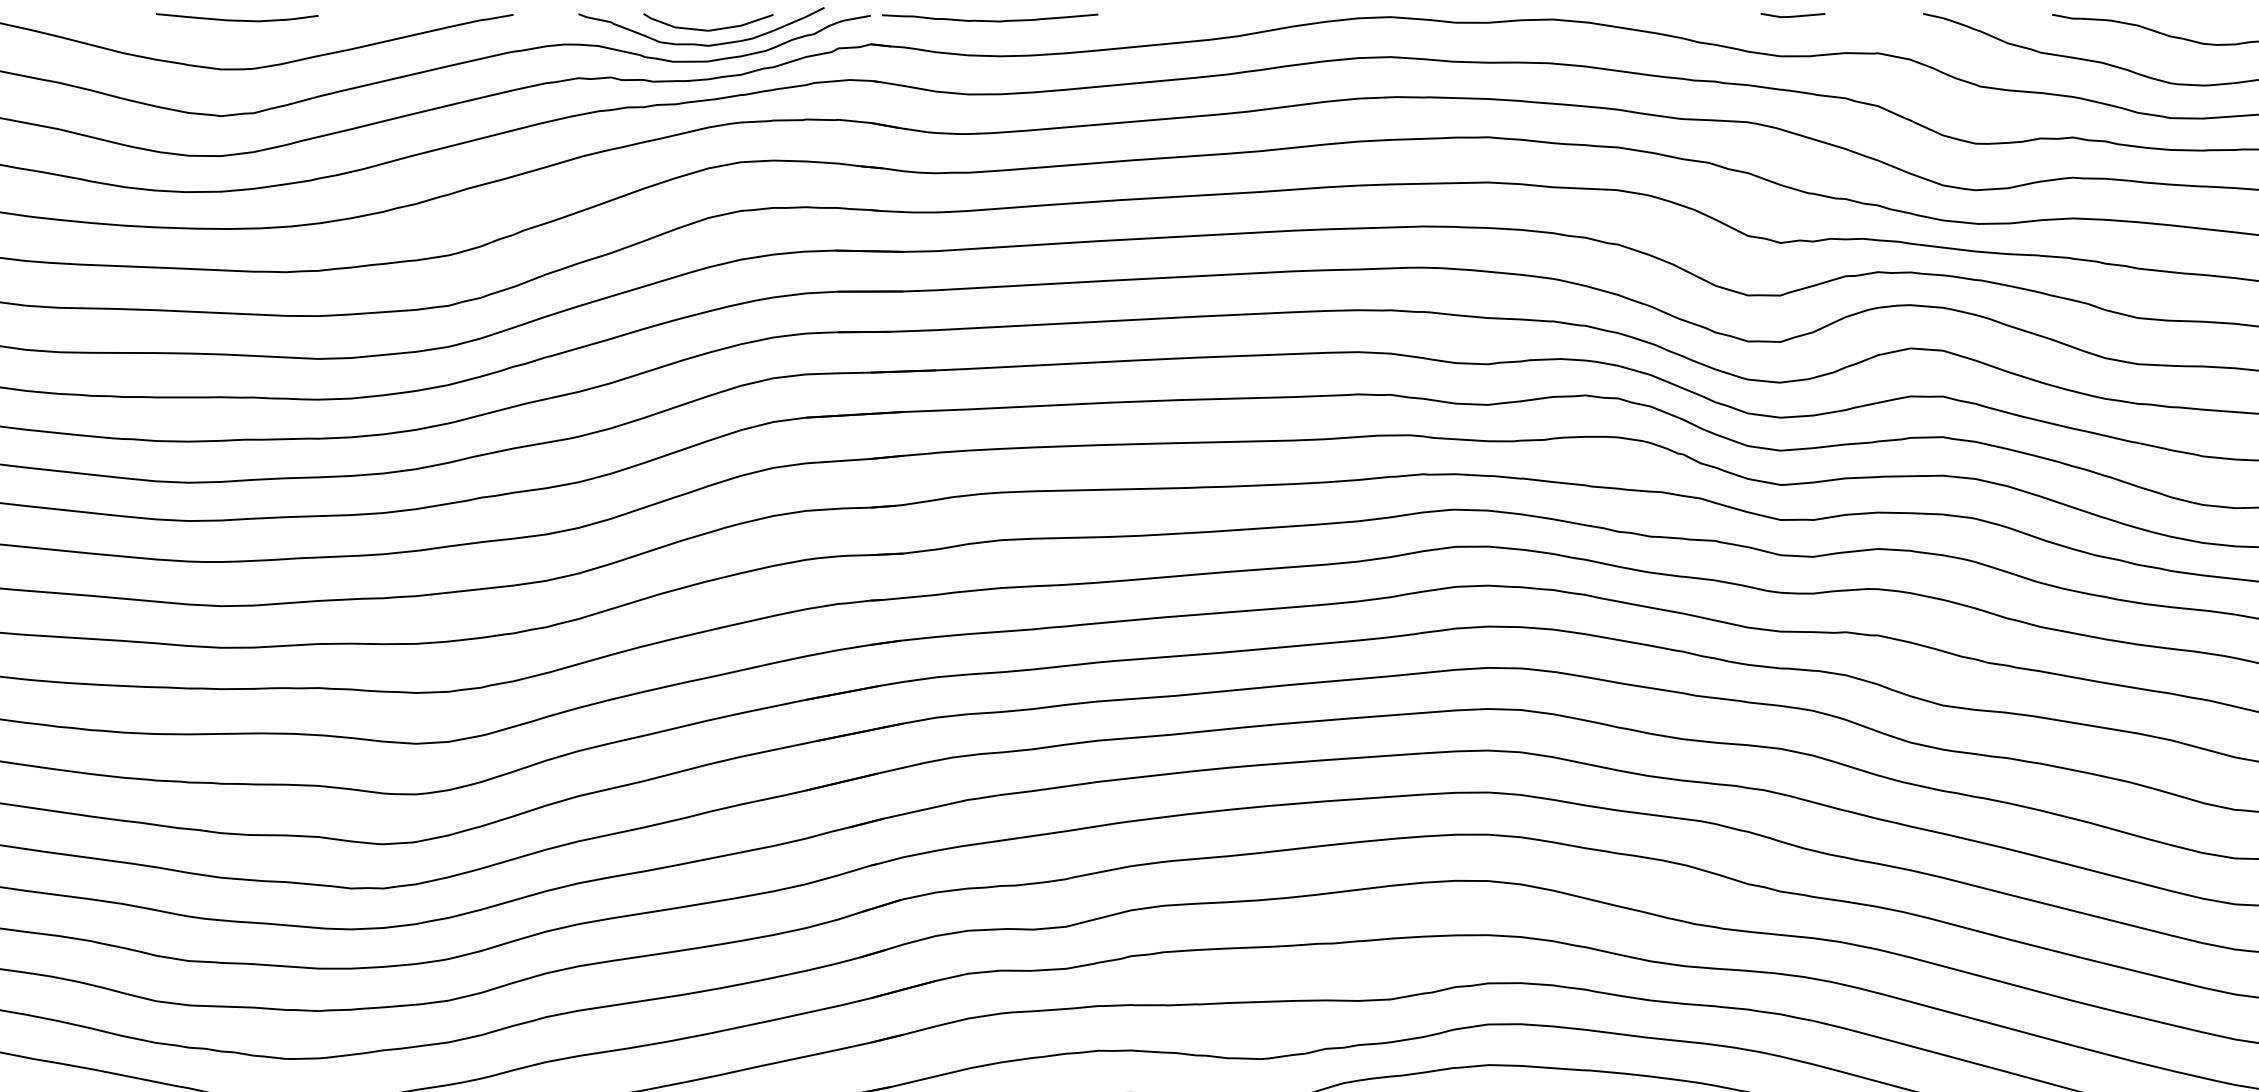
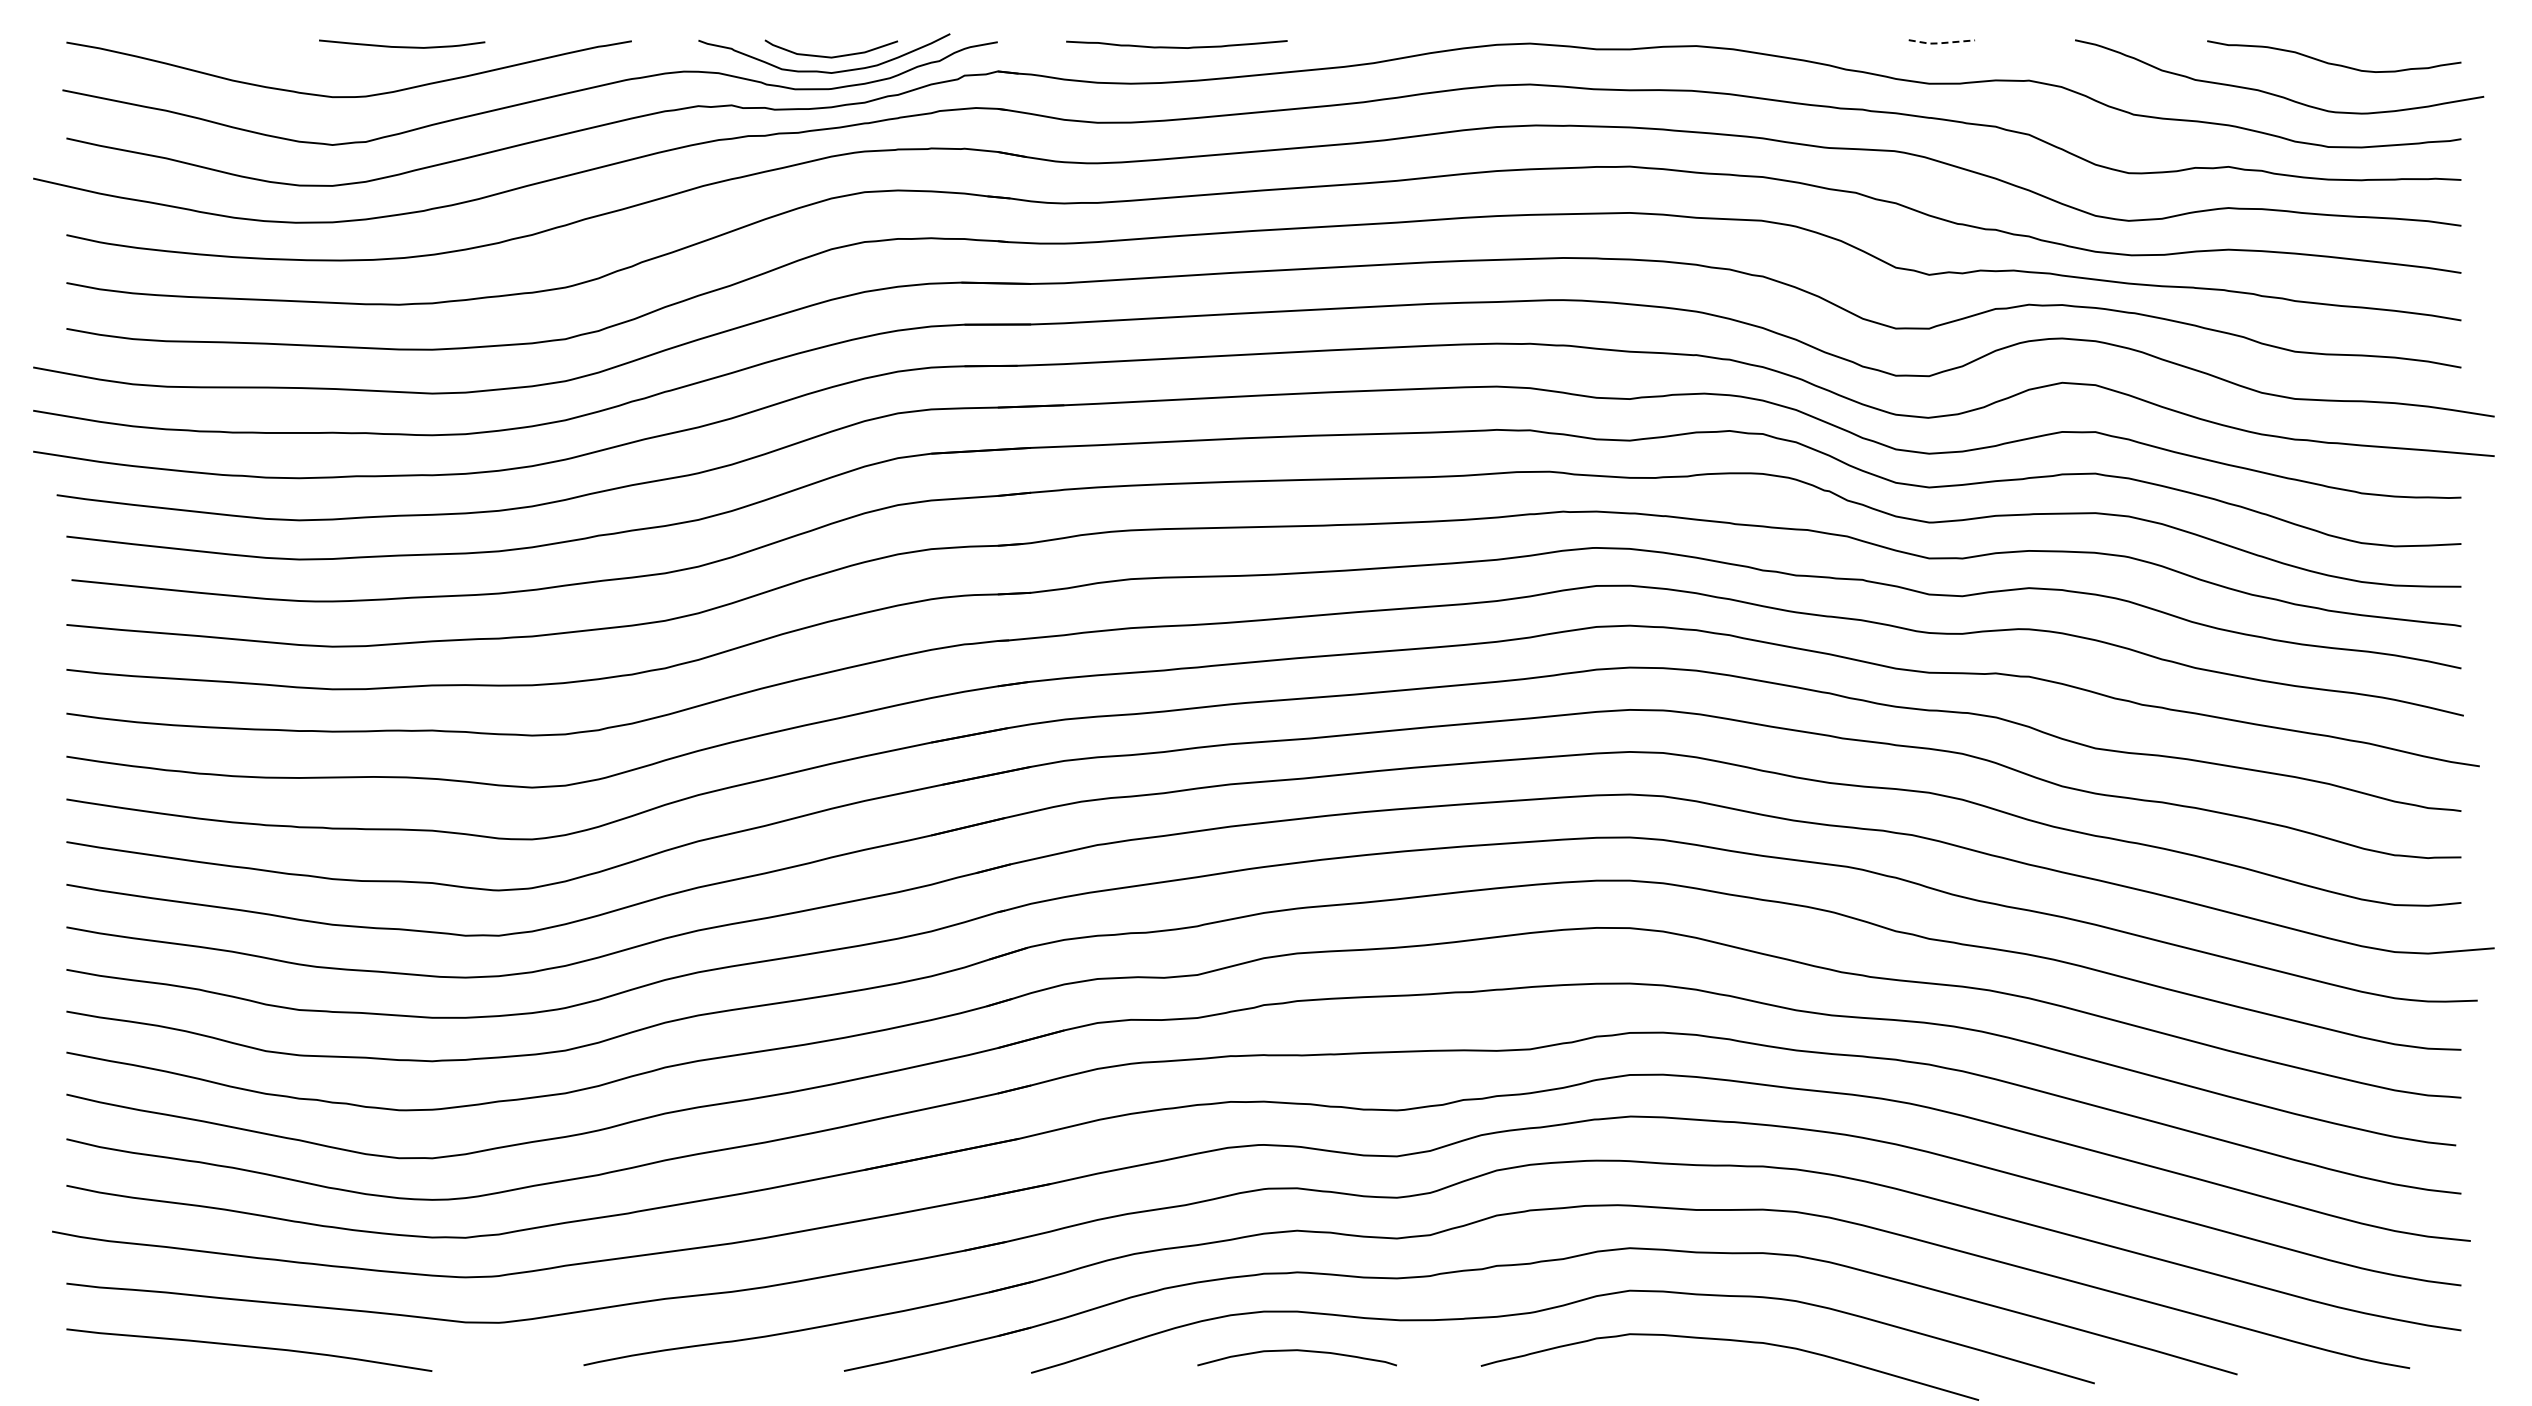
line: (1791, 17) -> (1940, 43), solid -> dashed
curve: (237, 19) -> (402, 46), moved
curve: (989, 19) -> (1176, 46), moved

